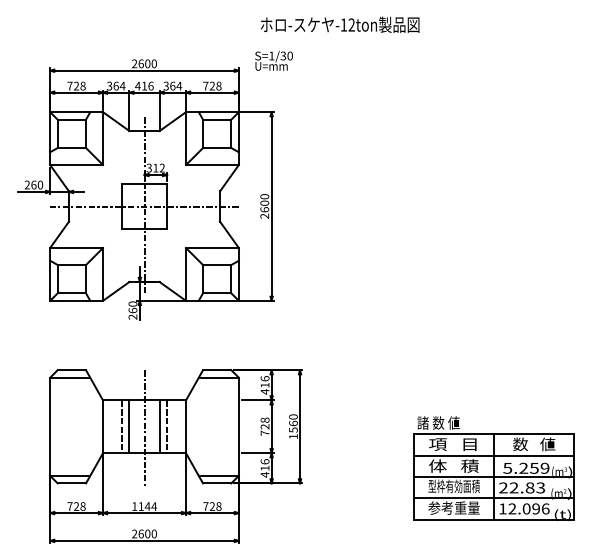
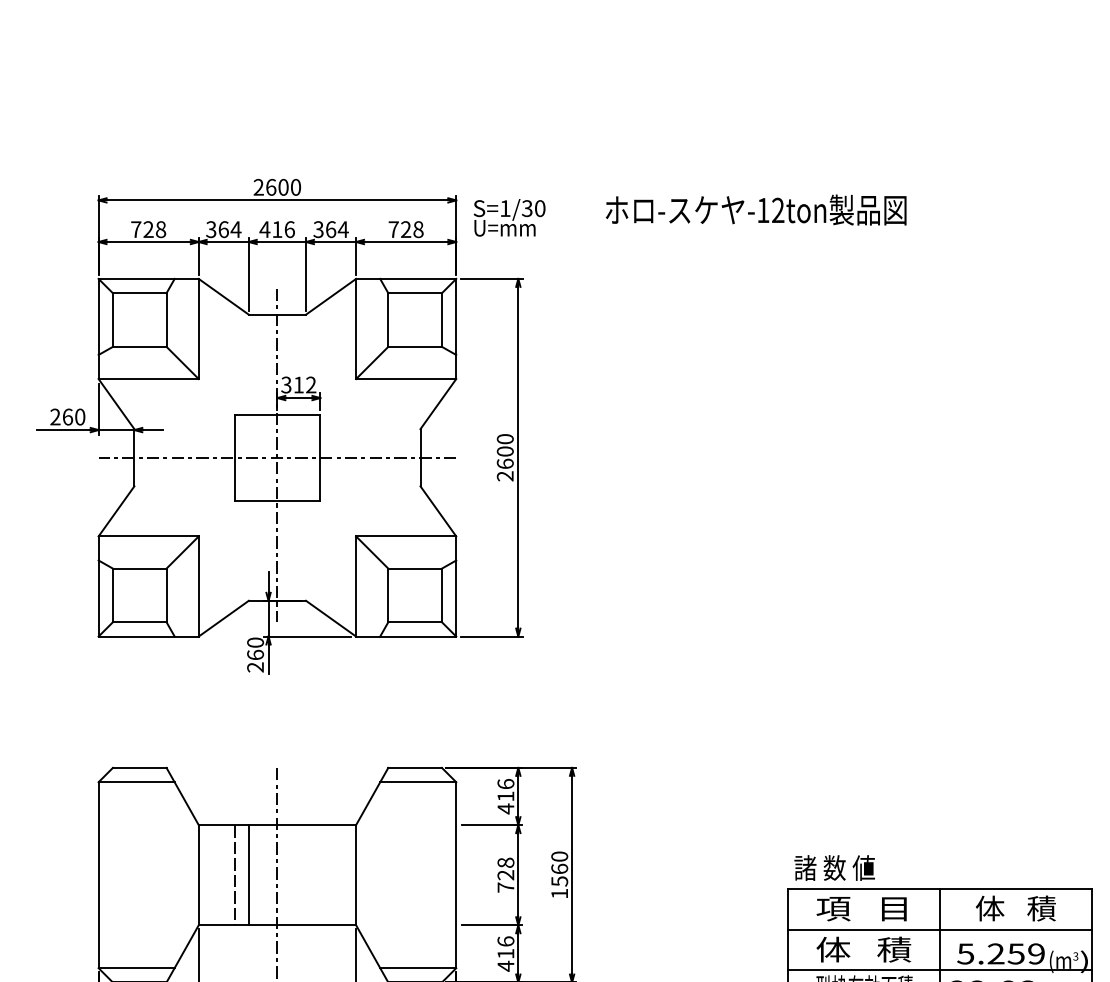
text: (340, 24) -> (756, 209), moved
text: (273, 60) -> (508, 217), moved
line: (159, 426) -> (305, 874), removed
line: (167, 426) -> (320, 874), removed
text: (534, 444) -> (1016, 908), 数   値 -> 体   積

